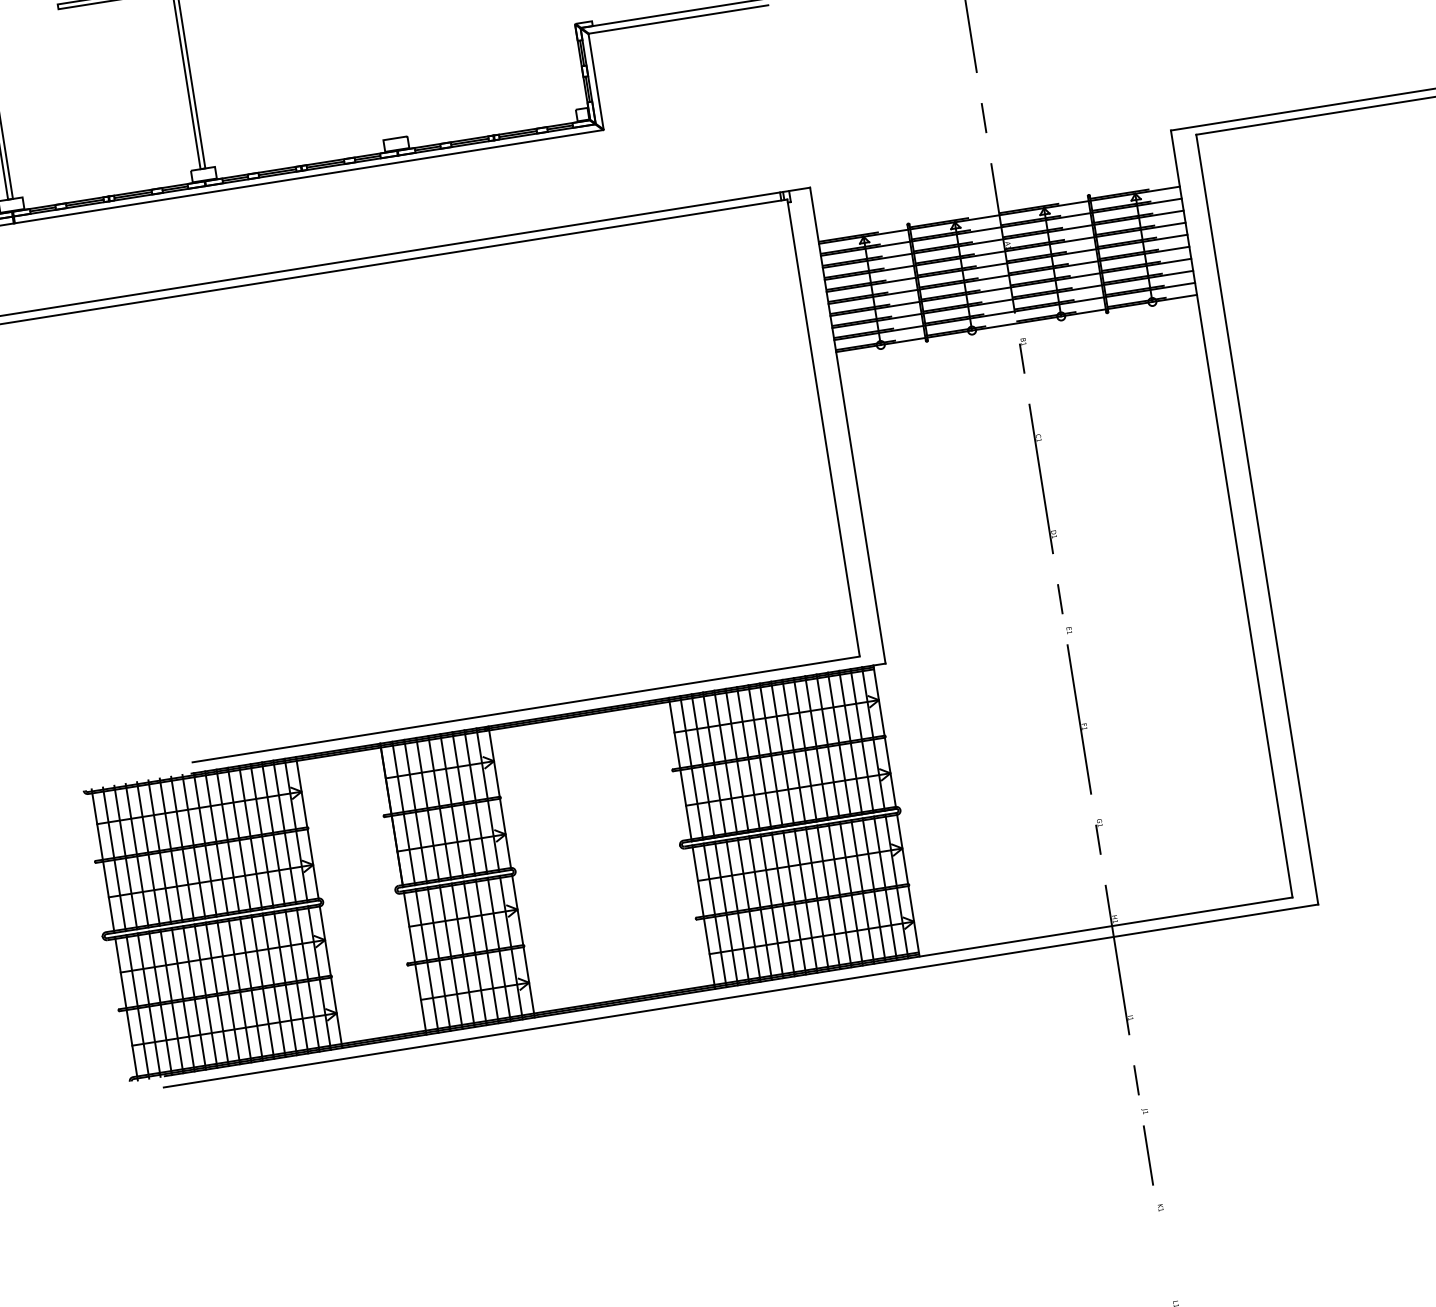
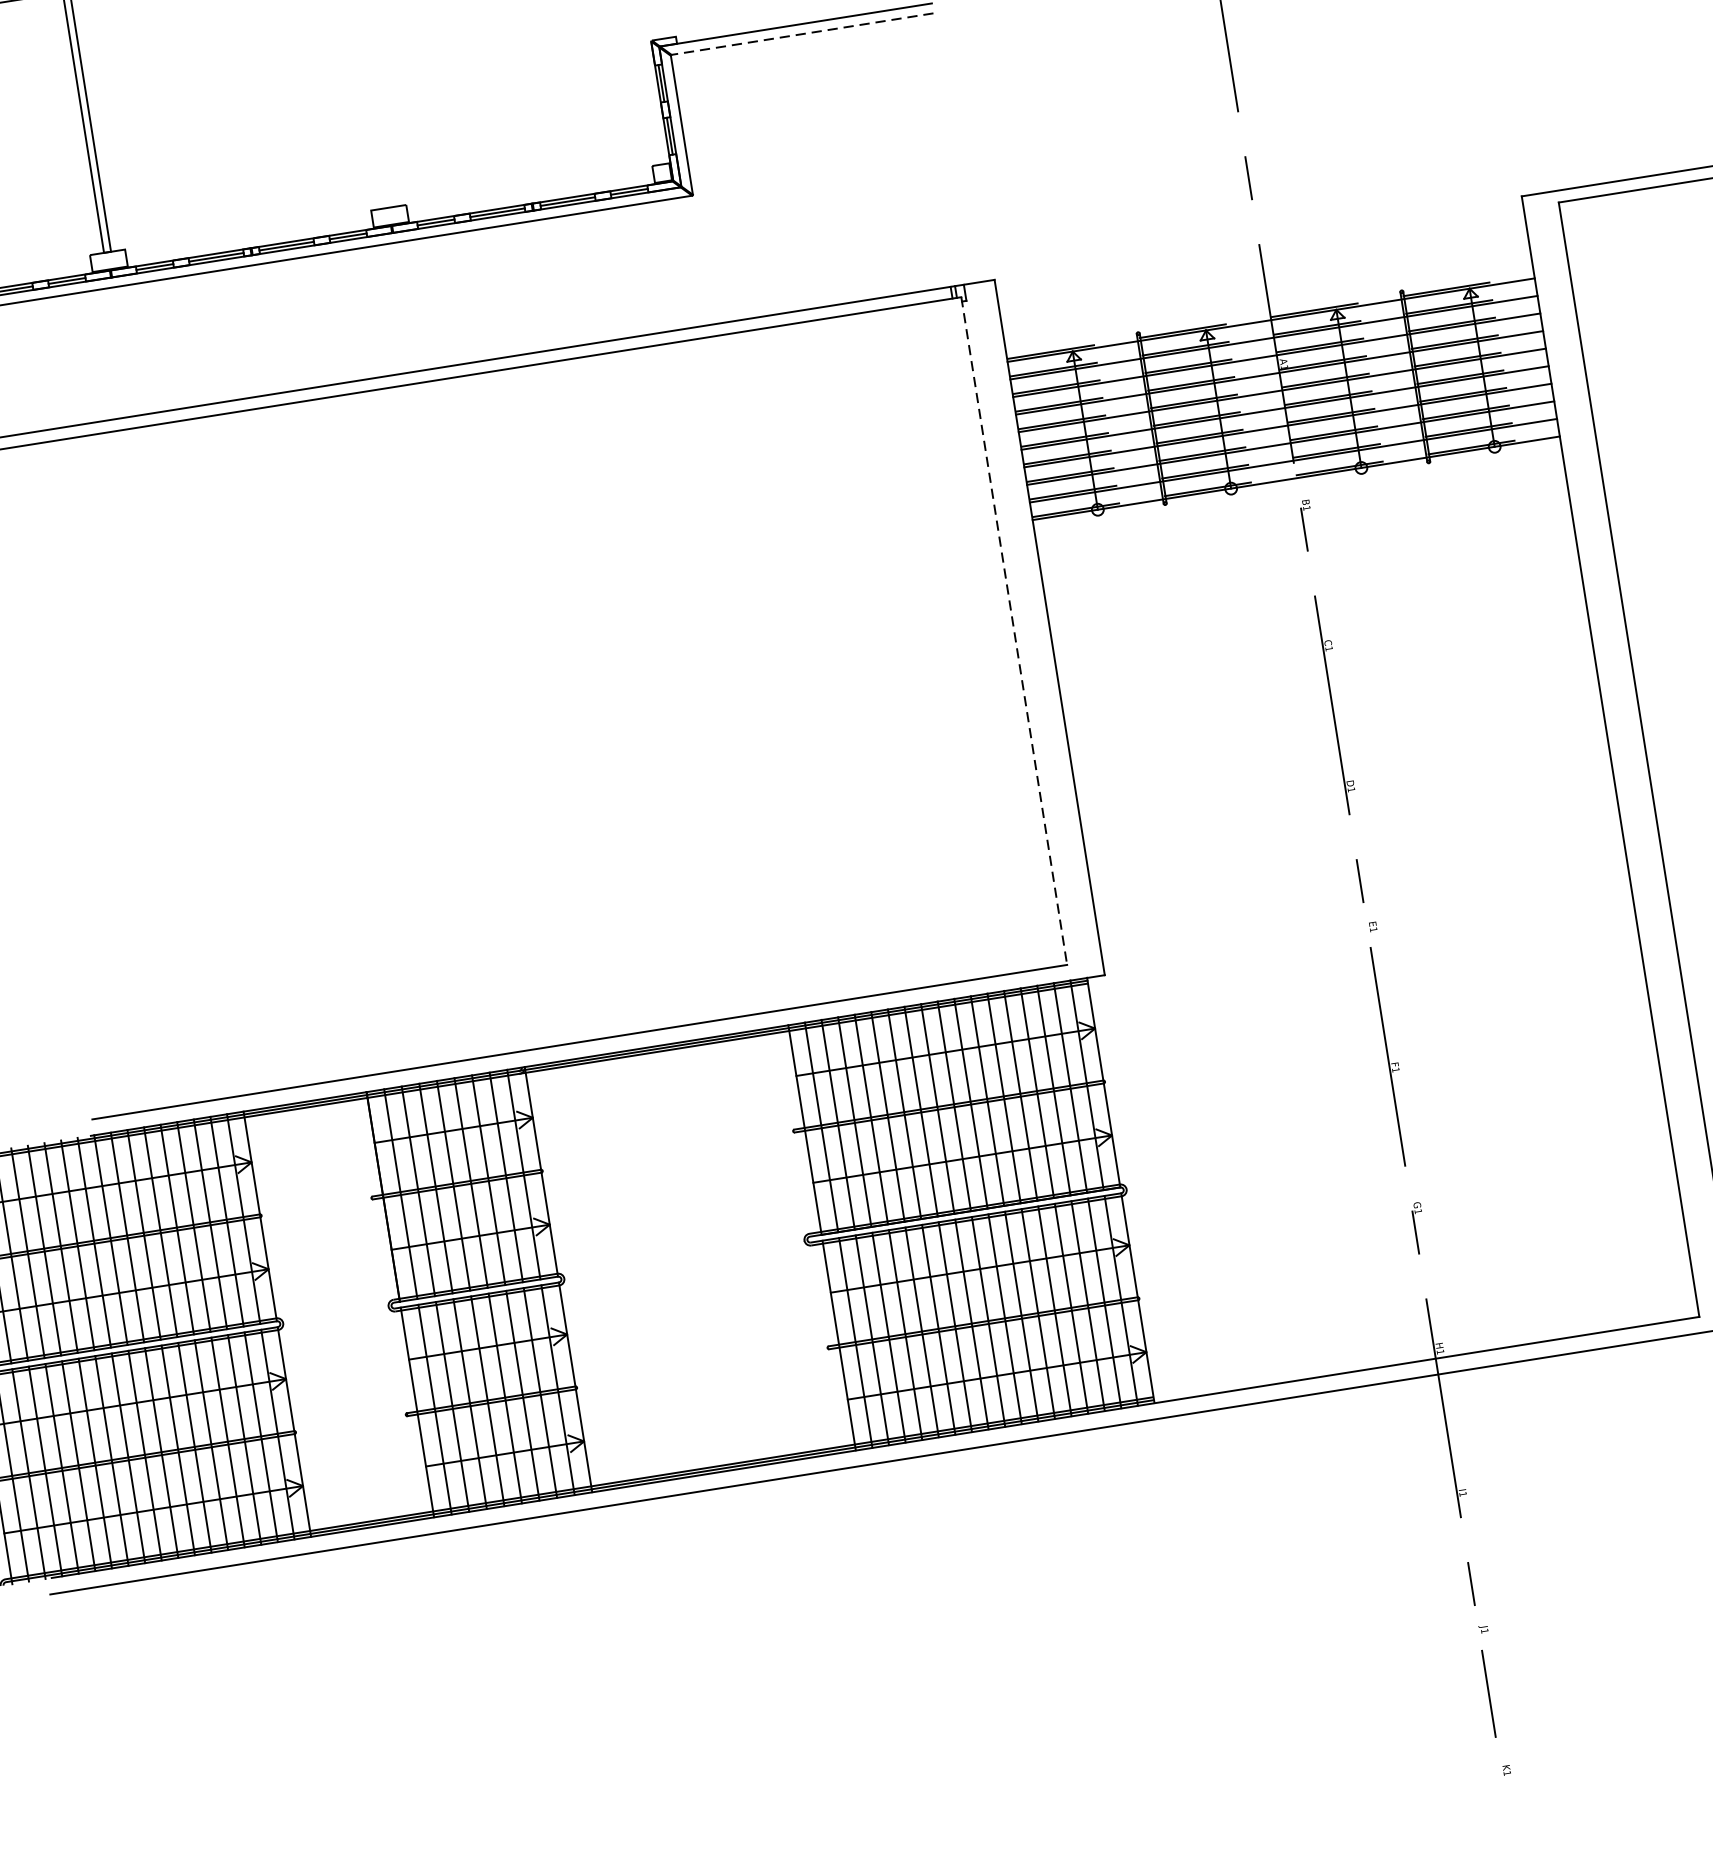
line: (678, 19) -> (802, 34), solid -> dashed
line: (823, 427) -> (1014, 630), solid -> dashed

